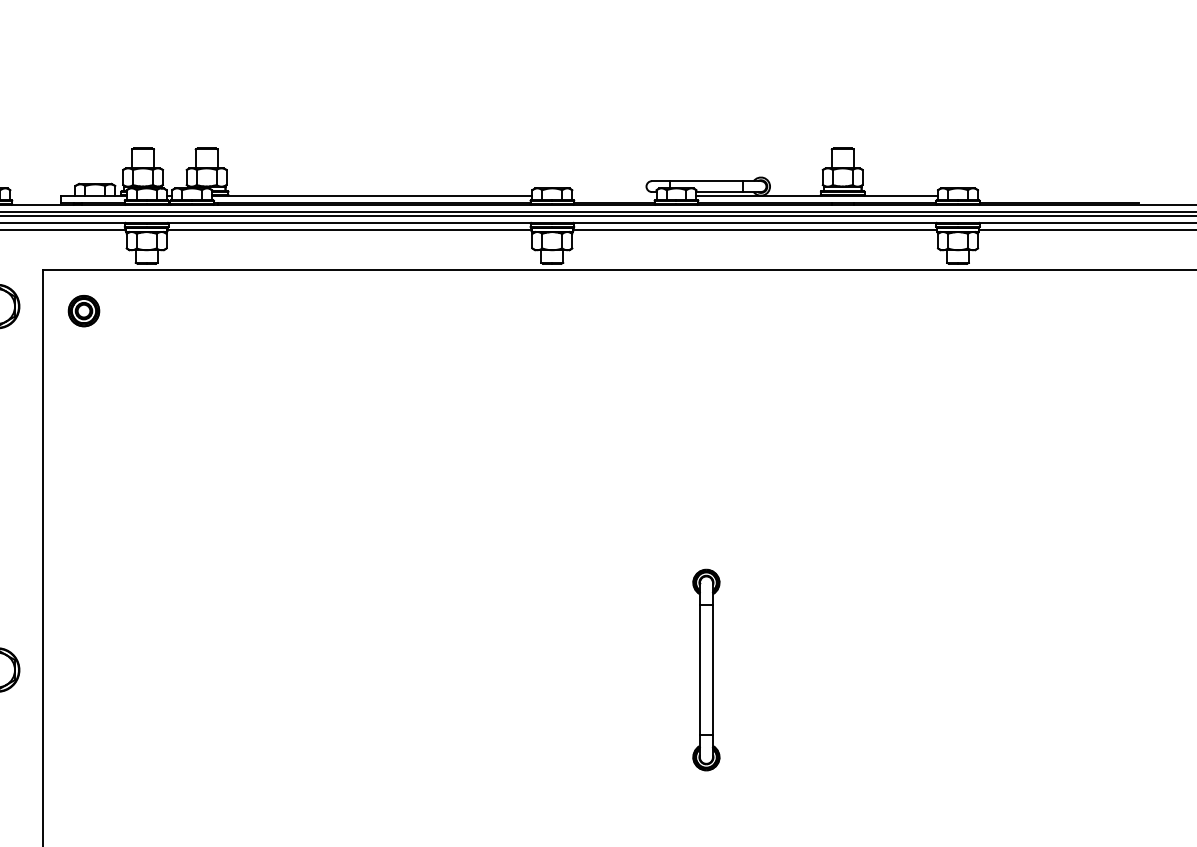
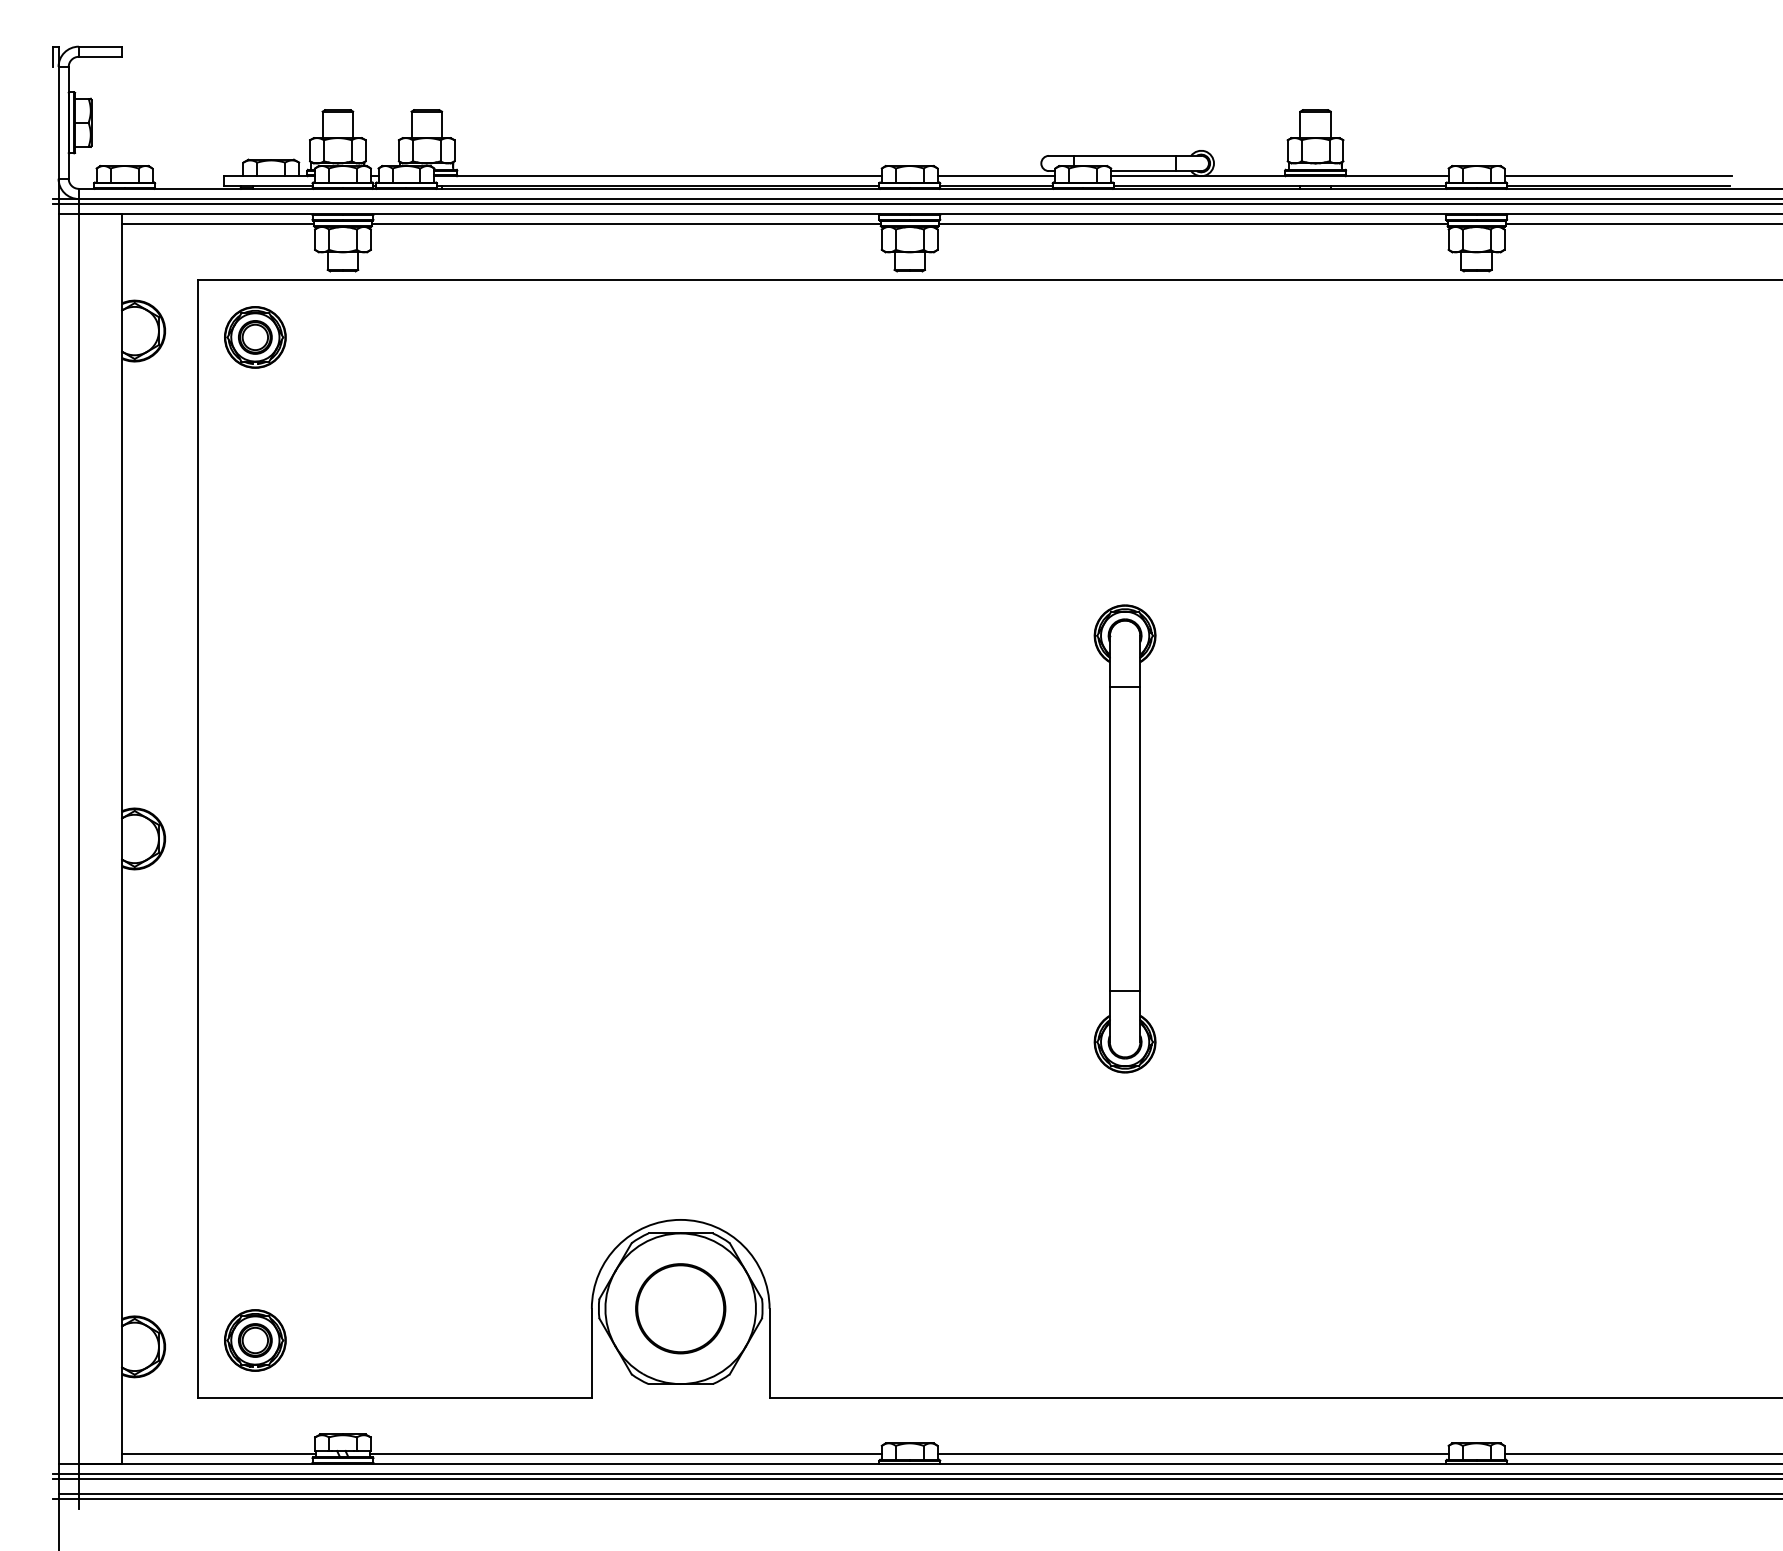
line: (614, 195) -> (996, 176), added
line: (1059, 195) -> (1618, 176), added
part: (84, 311) -> (255, 337), size x1.43
part: (706, 669) -> (1124, 838), size x1.67

